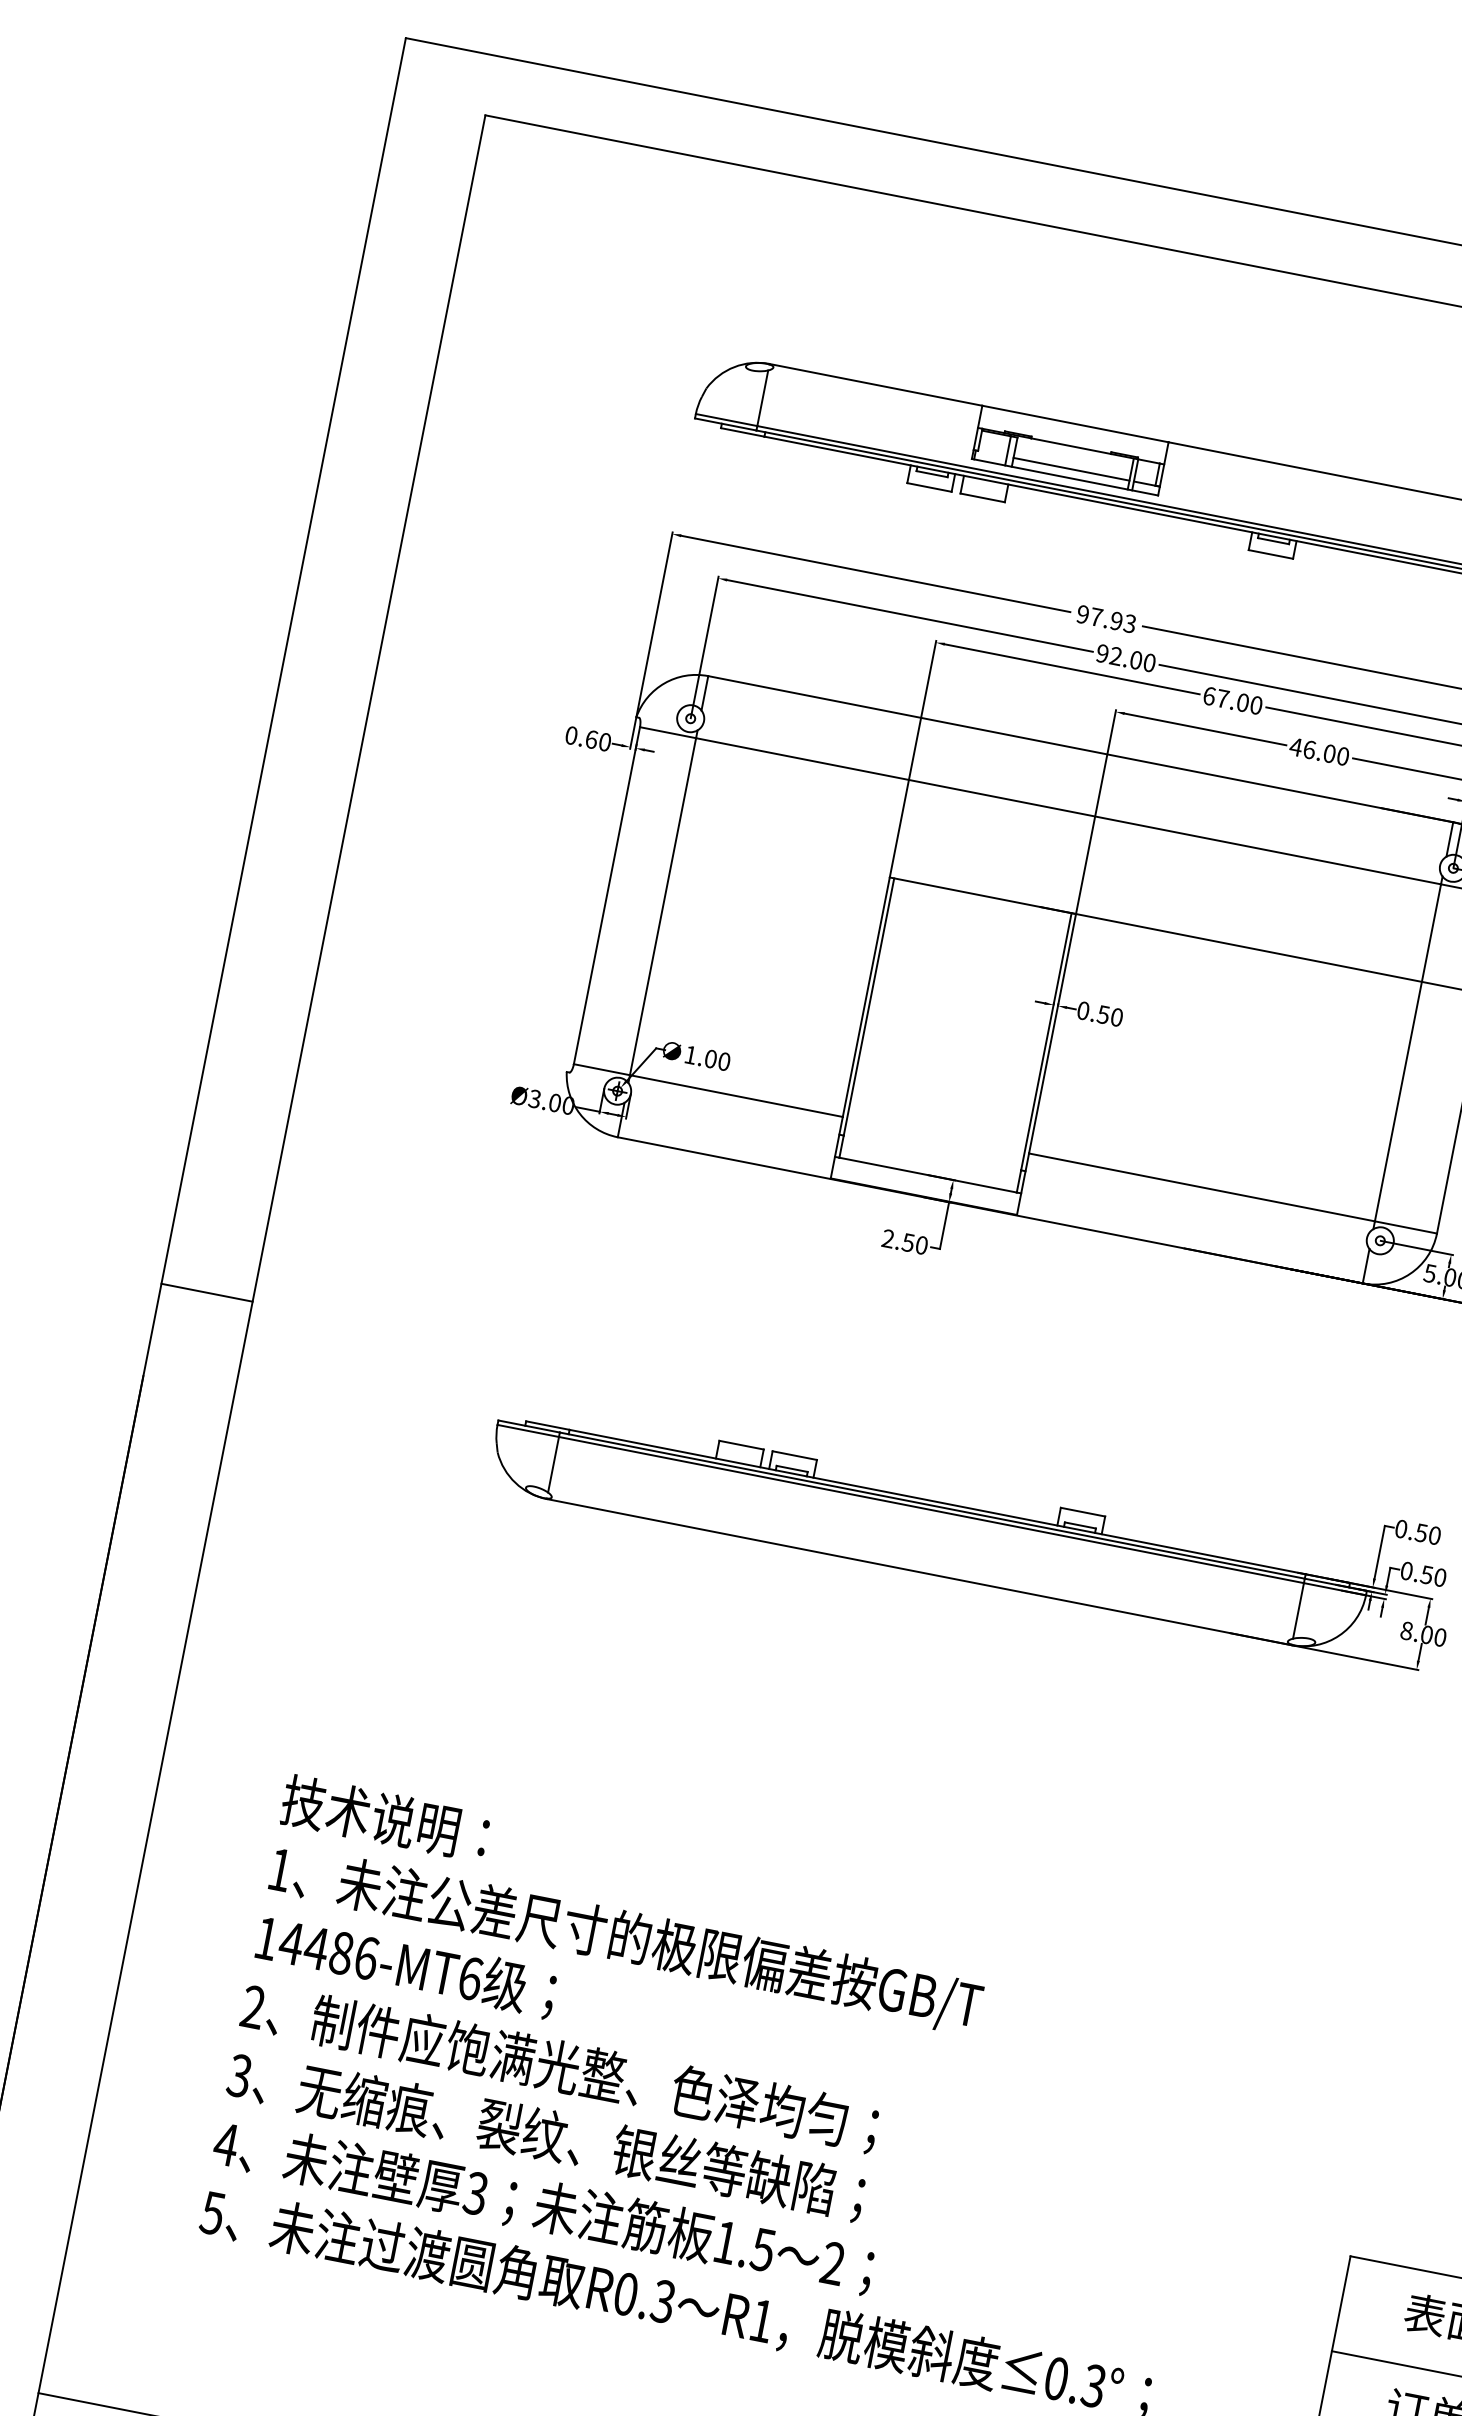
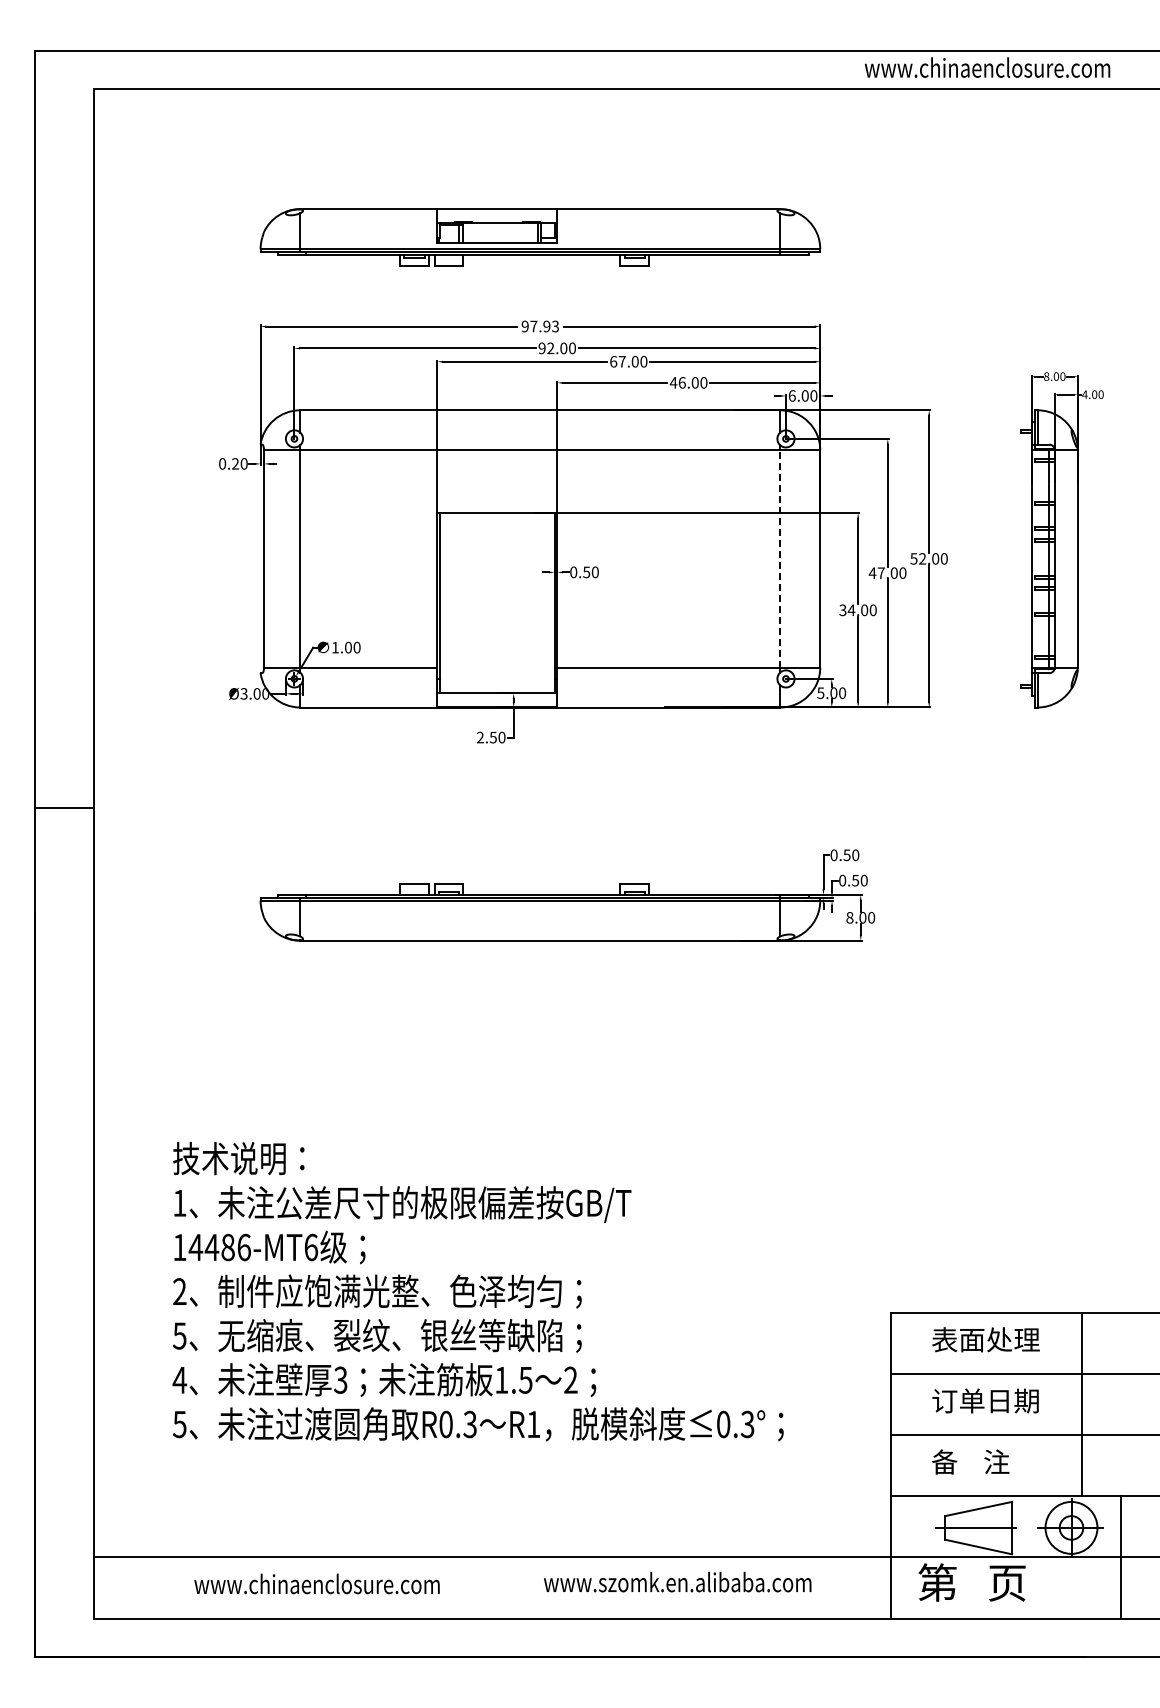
line: (1071, 468) -> (500, 237), removed
text: (591, 738) -> (235, 463), 0.60 -> 0.20
line: (1408, 1052) -> (780, 558), solid -> dashed
line: (205, 1293) -> (63, 808), moved
text: (239, 2074) -> (179, 1335), 3 -> 5

